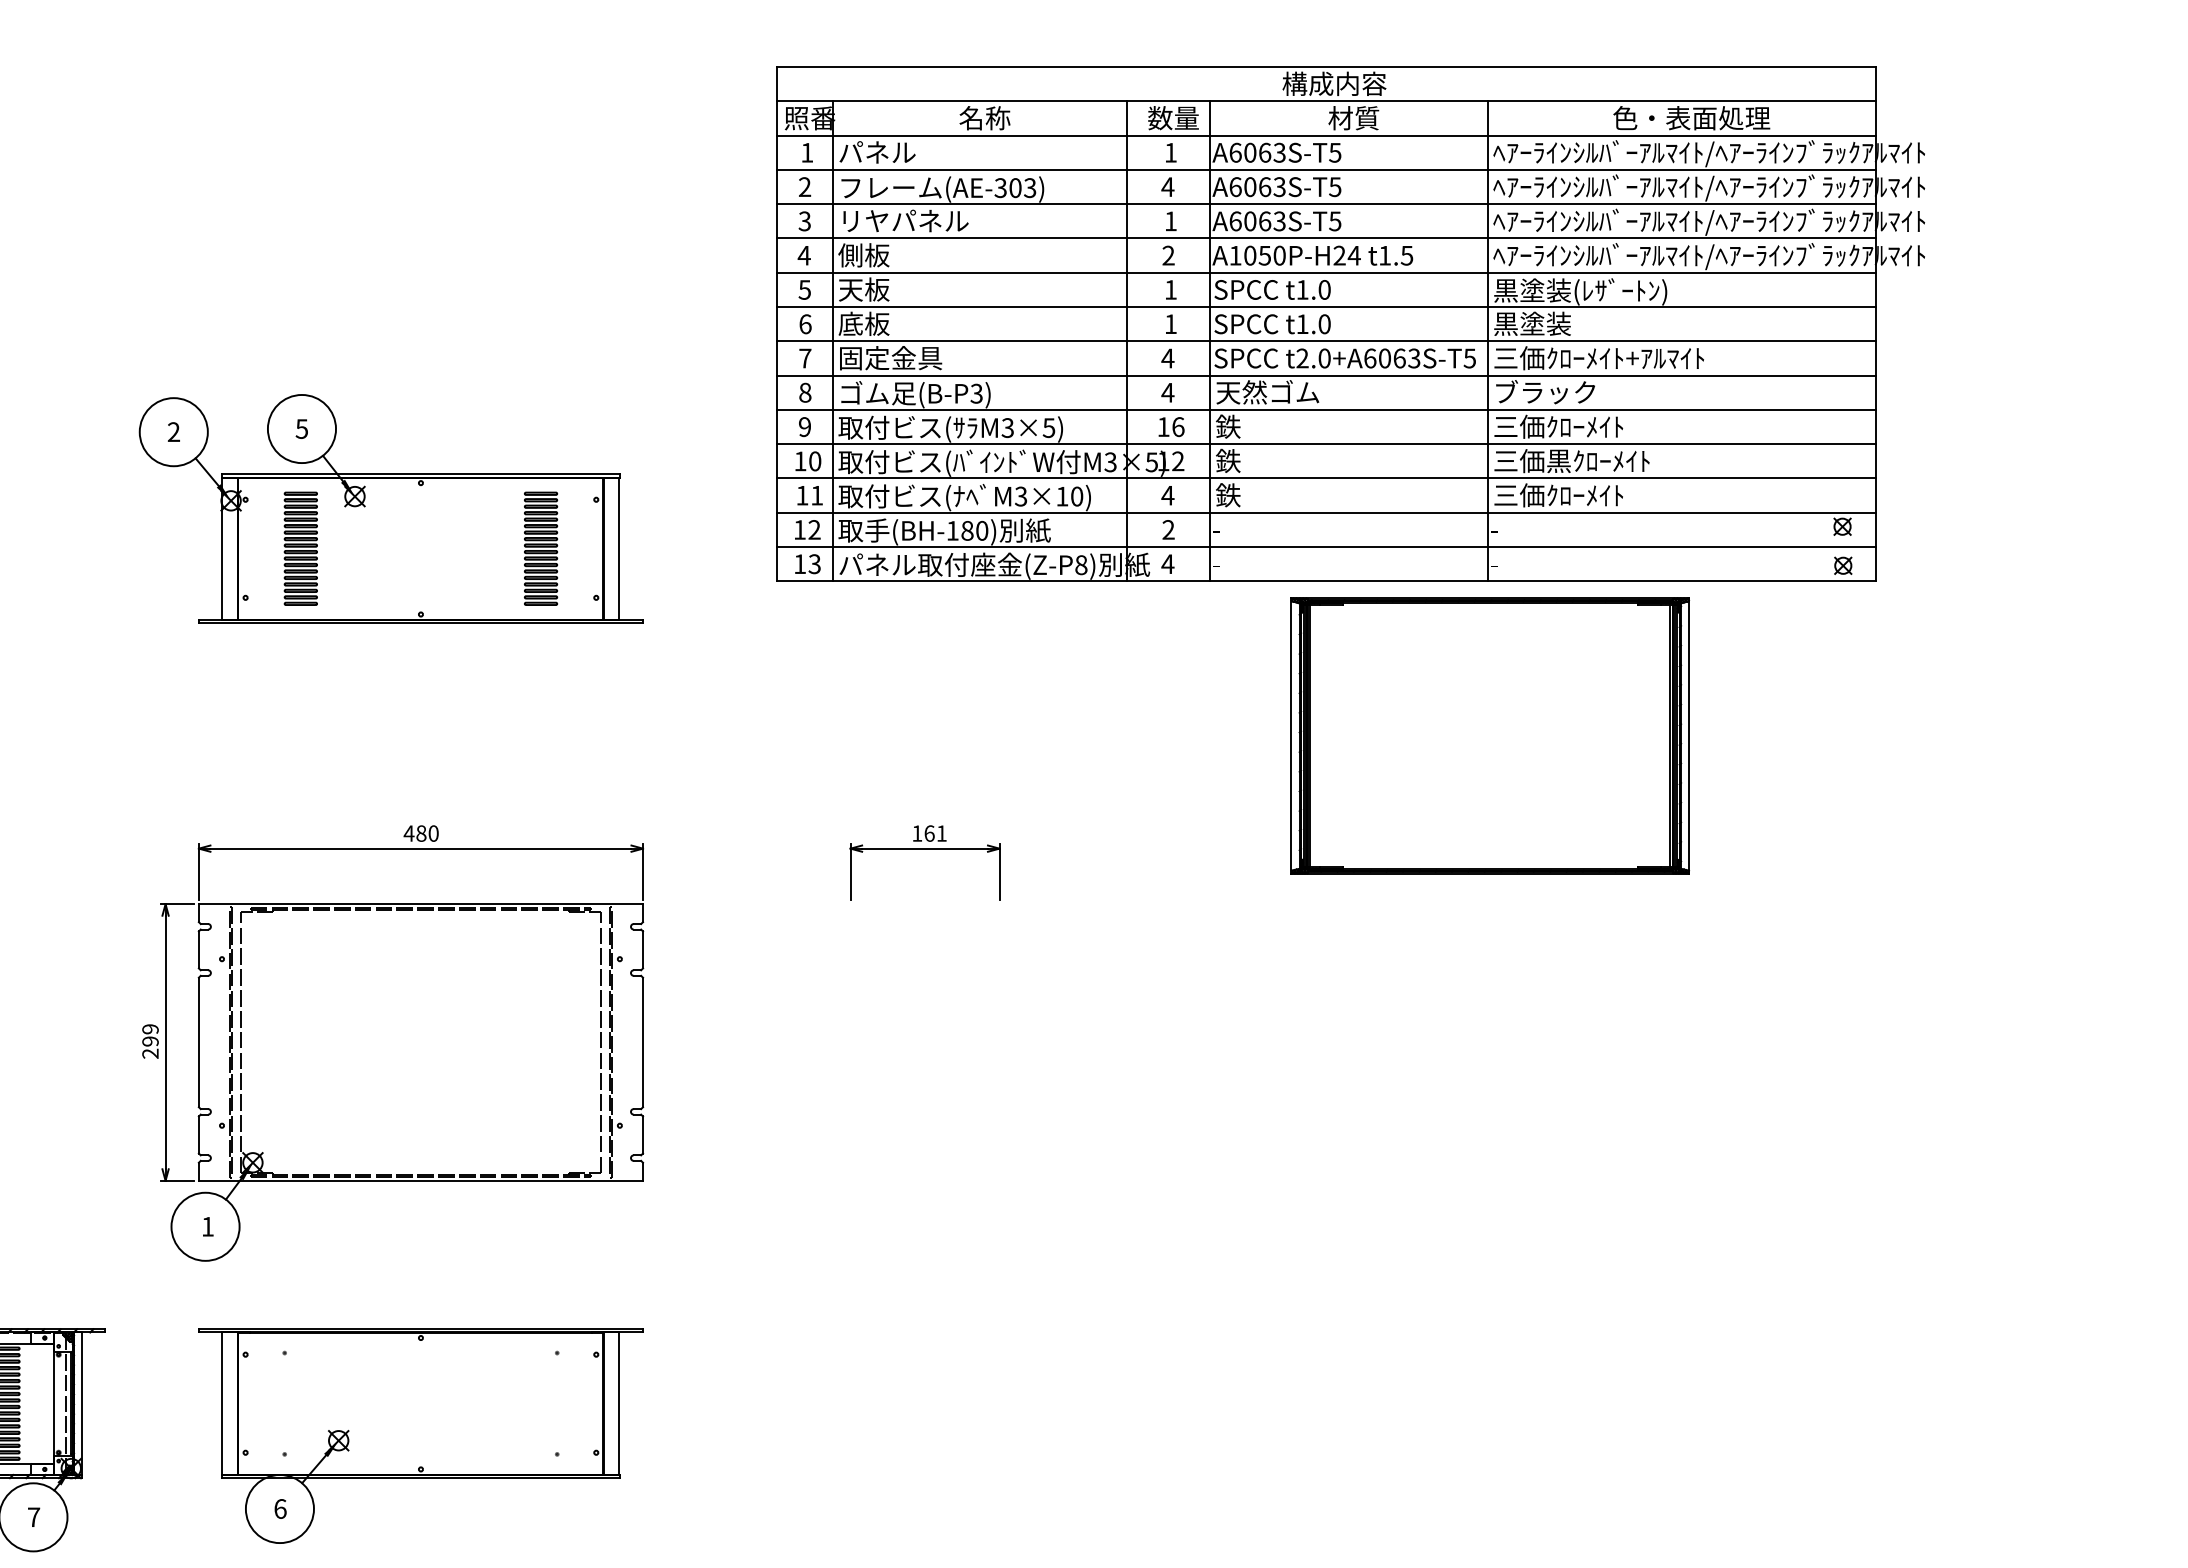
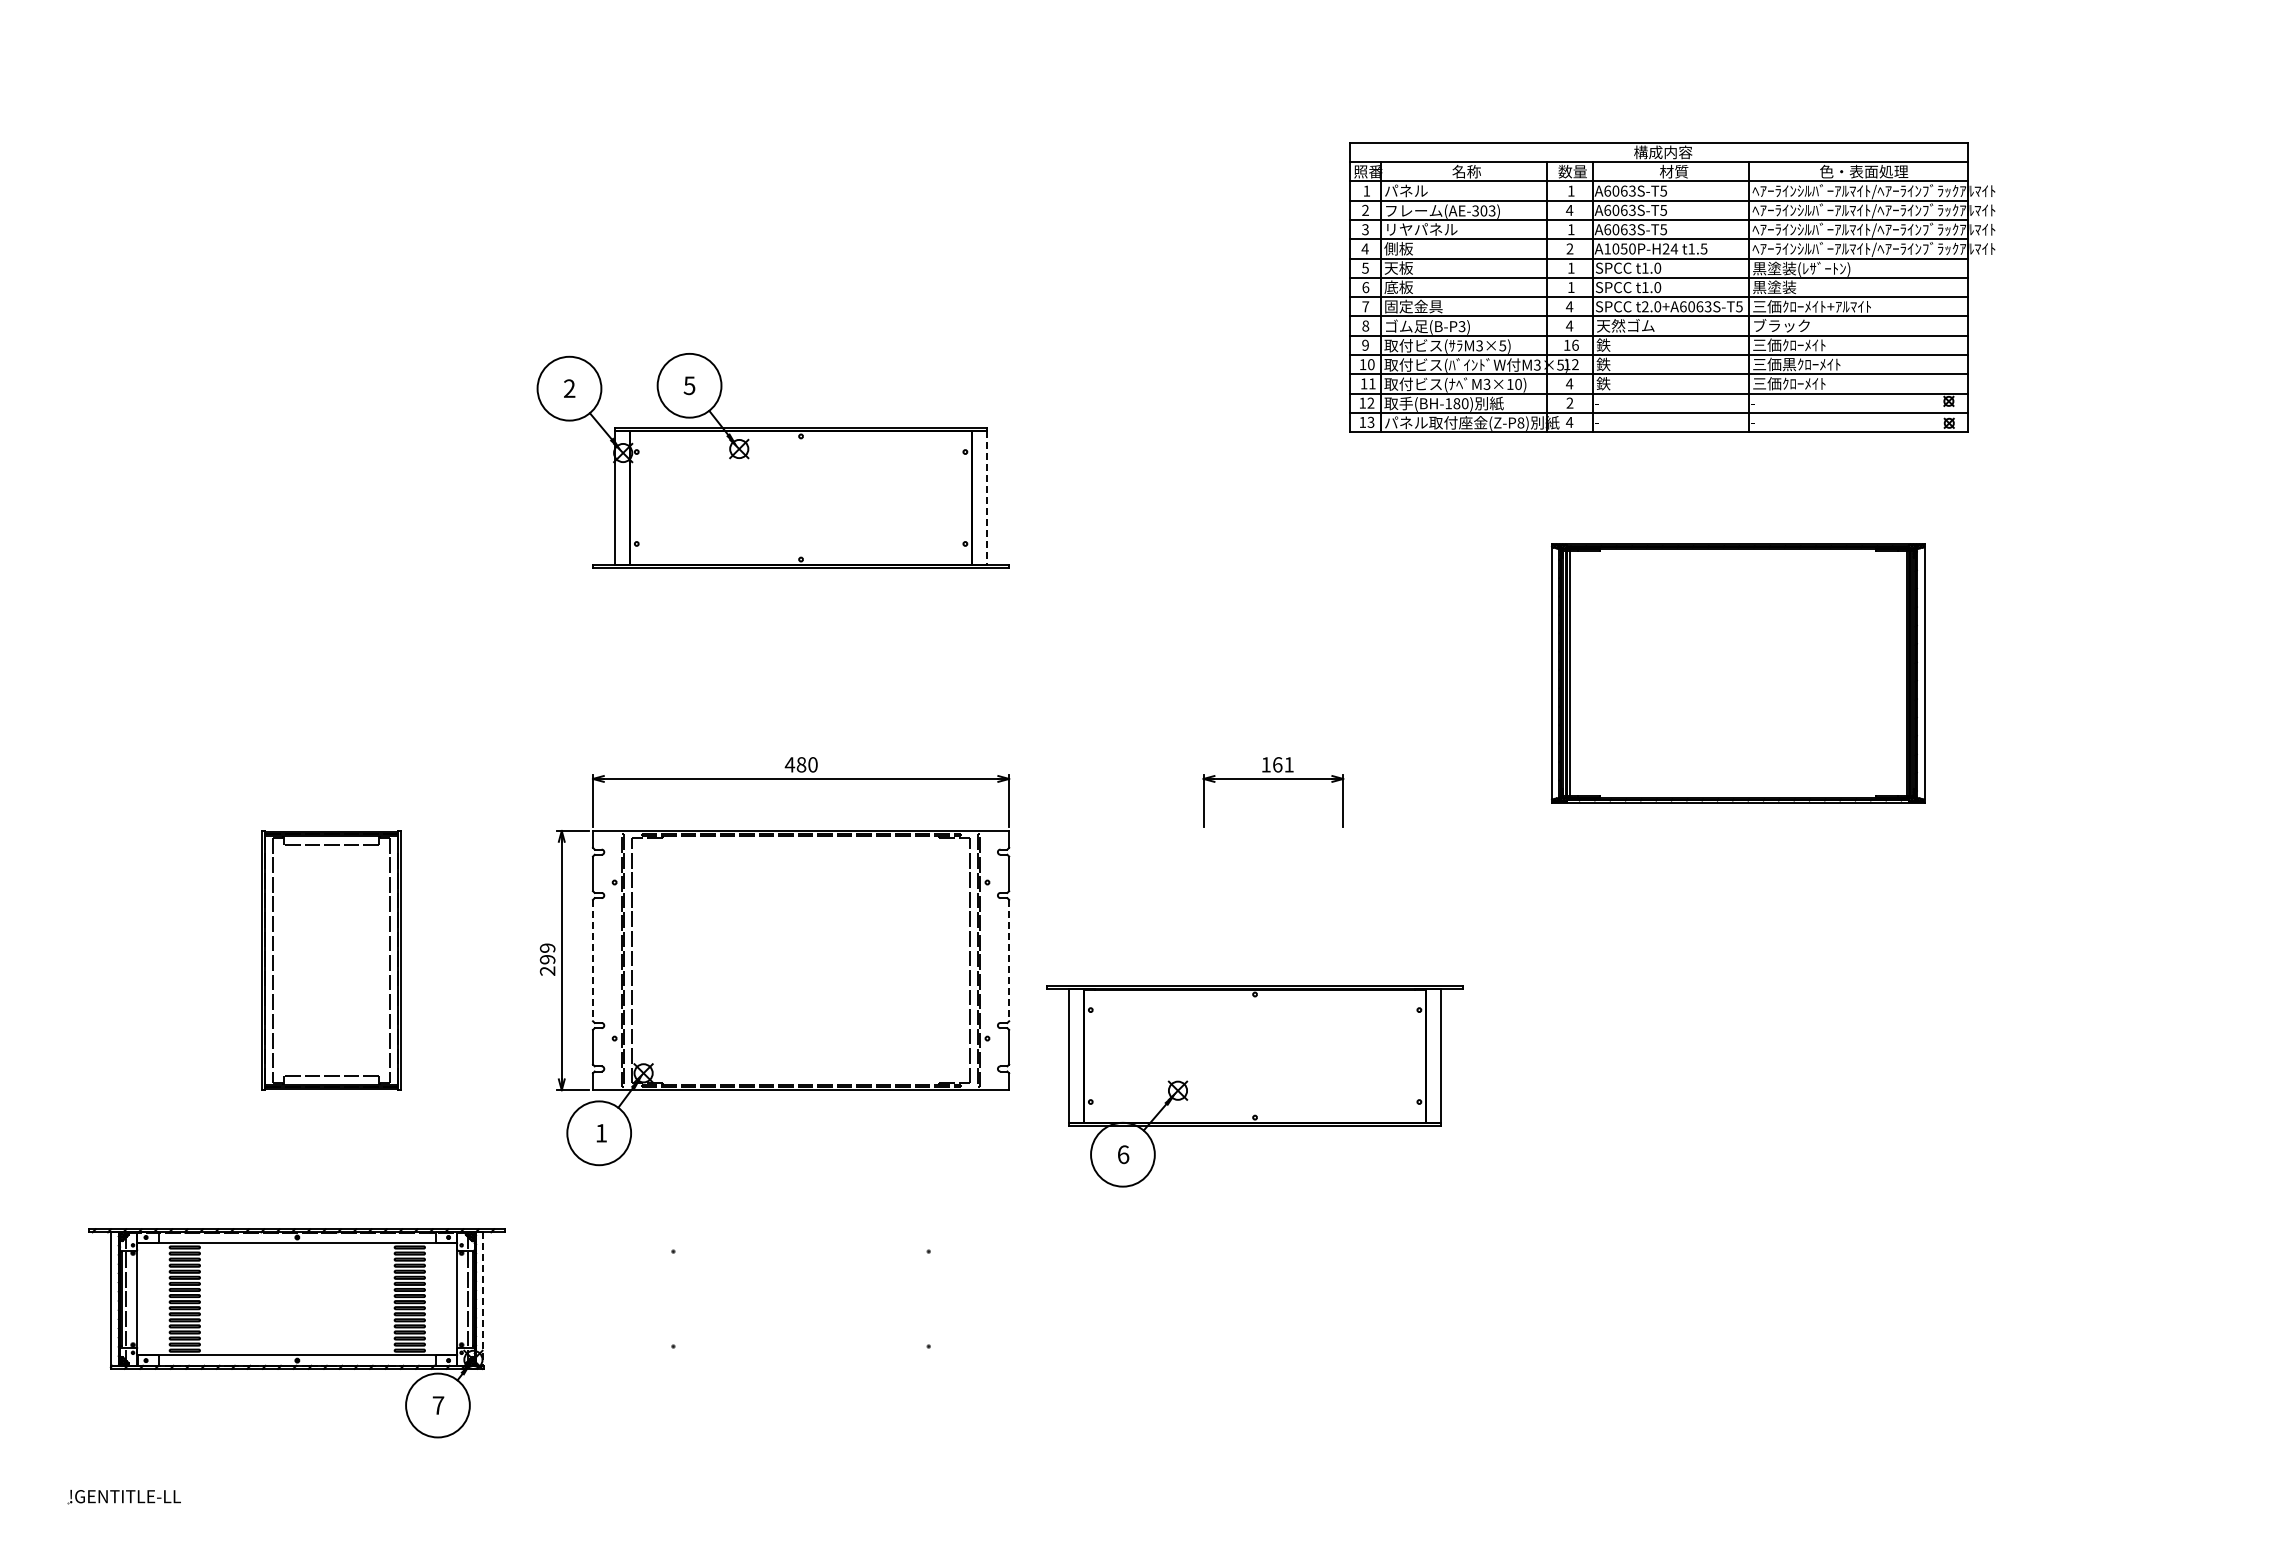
part: (1350, 324) -> (1672, 287), size x0.6
part: (300, 548) -> (688, 497), removed
part: (540, 548) -> (913, 497), removed
line: (619, 549) -> (987, 498), solid -> dashed
part: (1490, 736) -> (1738, 673), moved
line: (199, 1042) -> (593, 960), solid -> dashed
line: (643, 1042) -> (1009, 960), solid -> dashed
line: (82, 1404) -> (483, 1299), solid -> dashed
part: (420, 1436) -> (1254, 1086), moved

